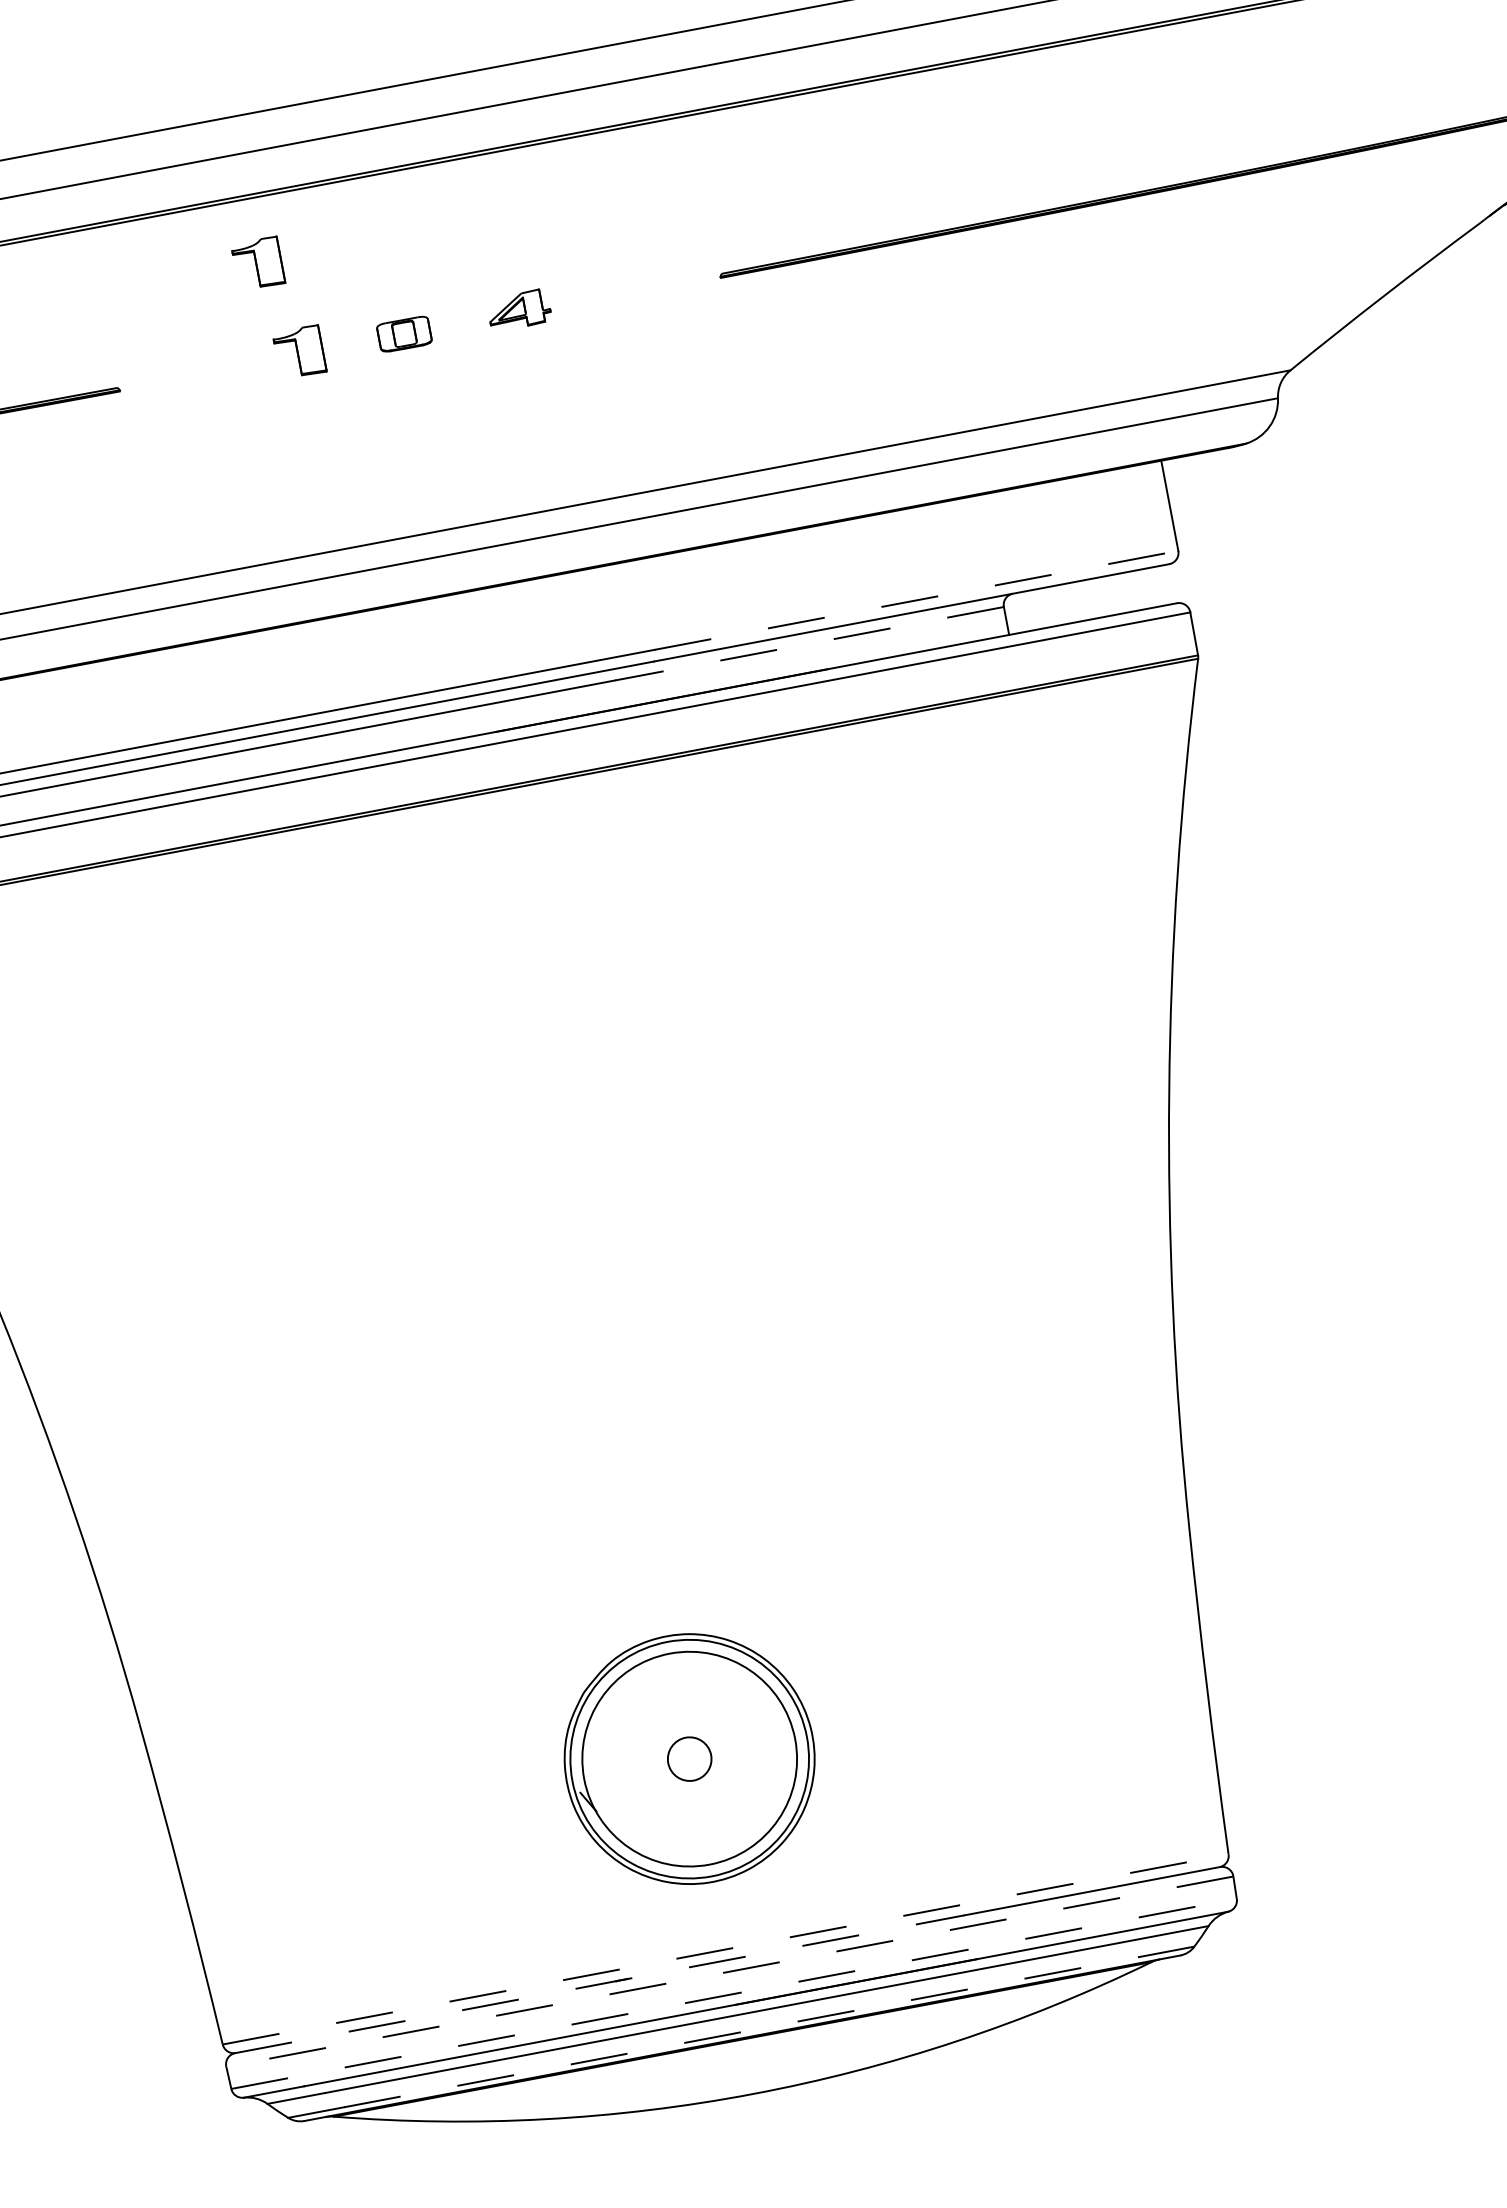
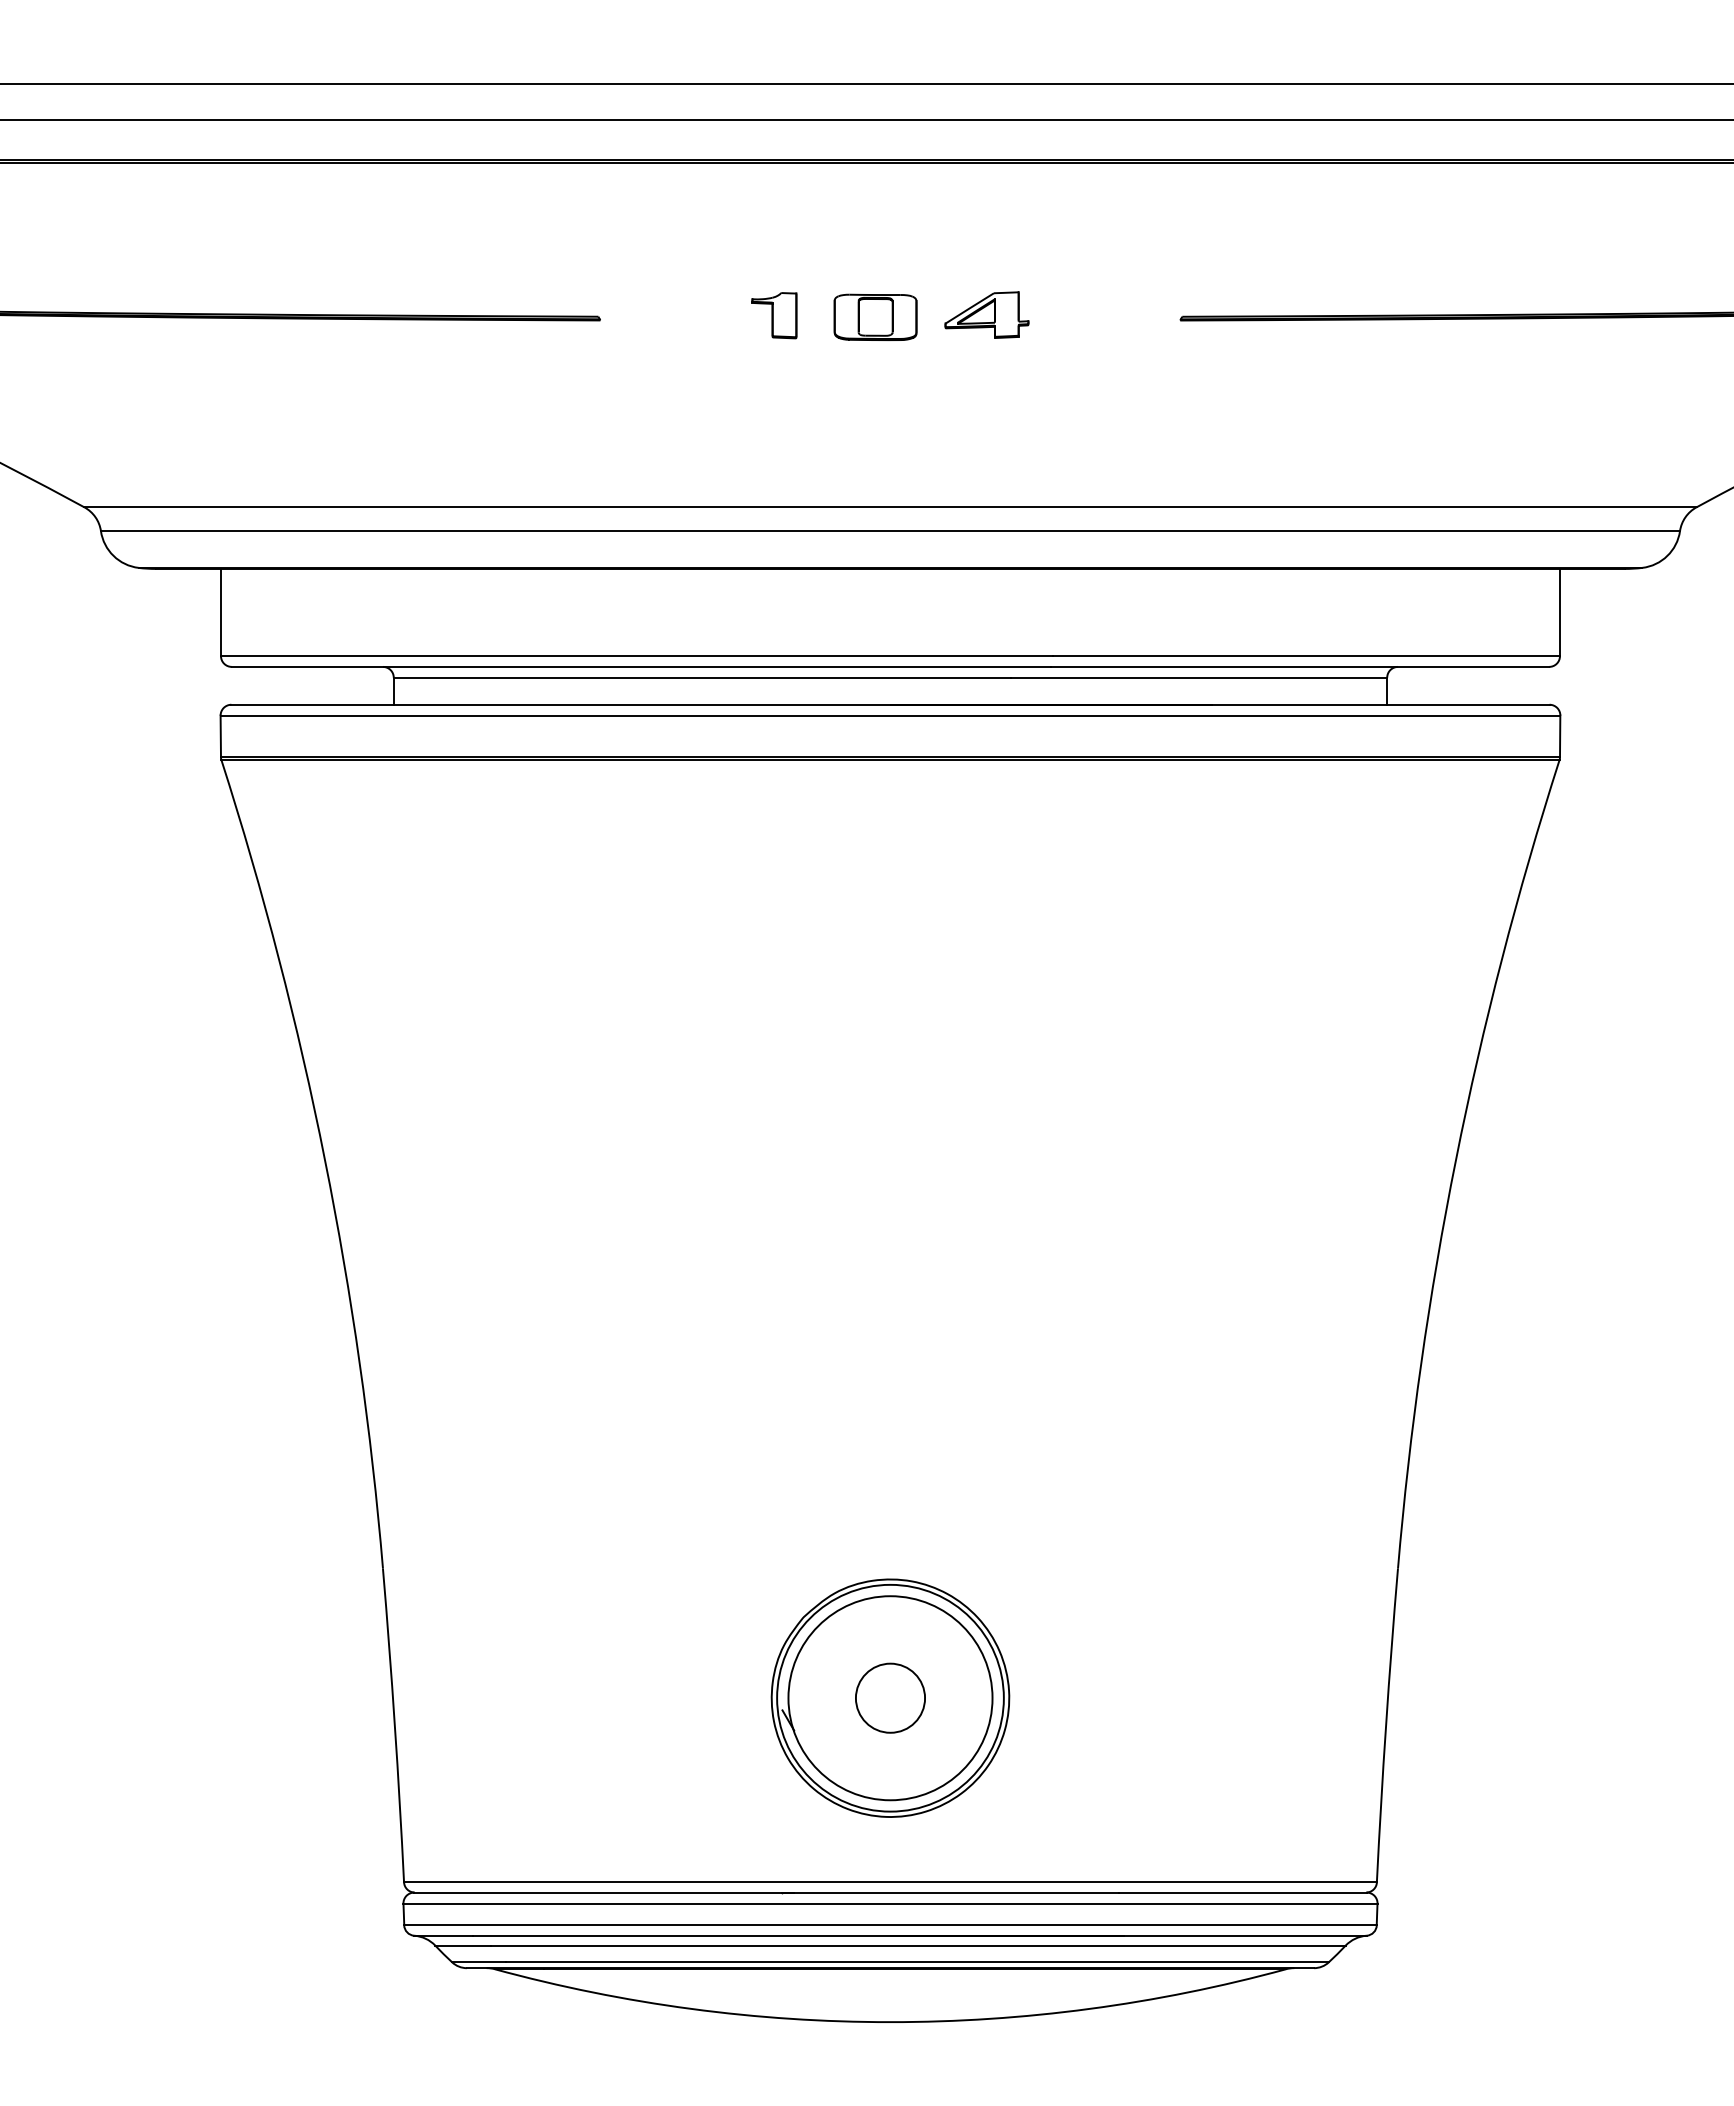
part: (258, 263) -> (751, 225), removed
part: (518, 309) -> (986, 314), size x1.43
part: (404, 333) -> (875, 316), size x1.67
line: (917, 600) -> (1307, 656), dashed -> solid
line: (809, 643) -> (1199, 677), dashed -> solid
circle: (689, 1758) -> (890, 1697), size x1.67
line: (725, 1949) -> (890, 1882), dashed -> solid
line: (729, 1971) -> (890, 1903), dashed -> solid
line: (599, 1984) -> (766, 1892), dashed -> solid
line: (734, 1994) -> (890, 1925), dashed -> solid
line: (769, 2027) -> (917, 1962), dashed -> solid

